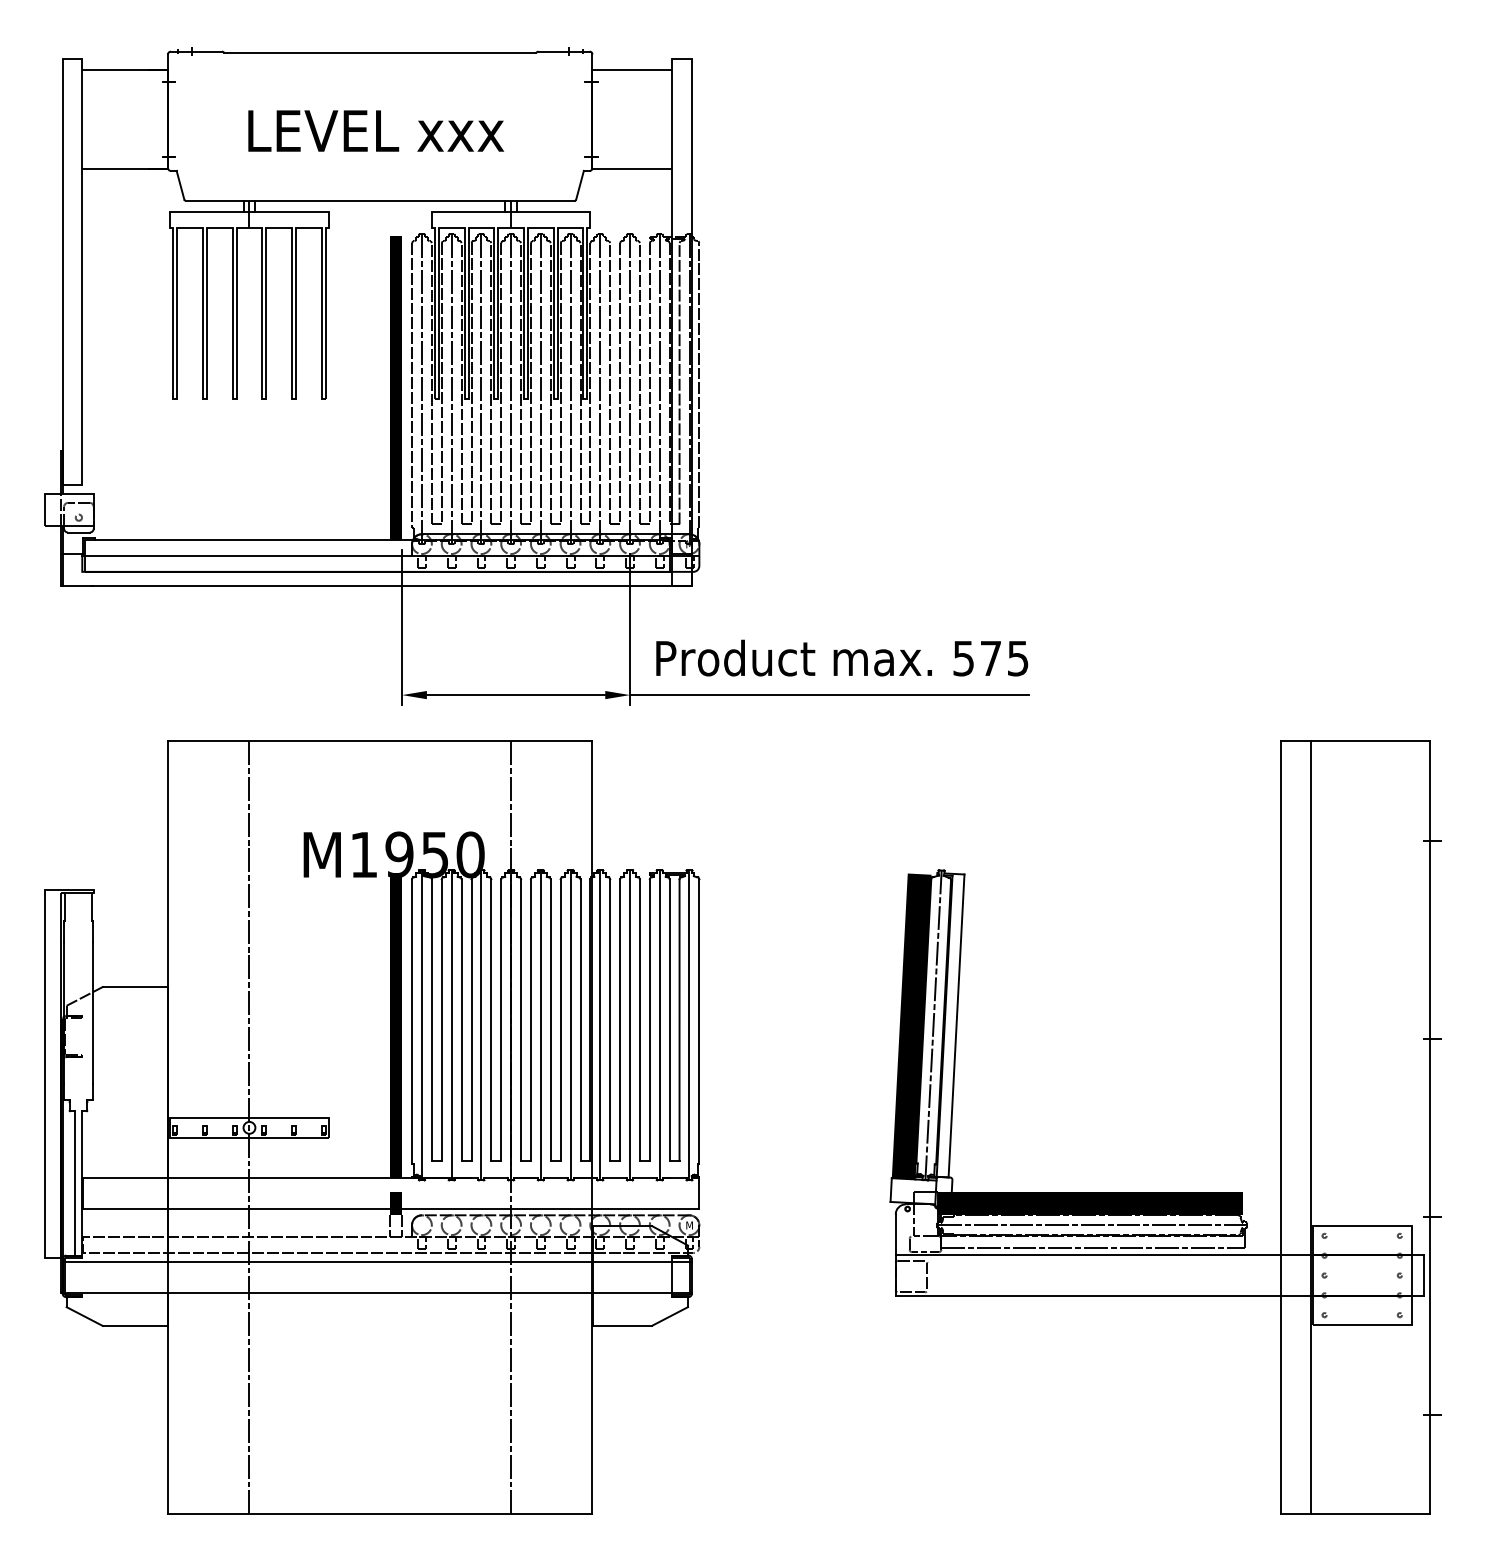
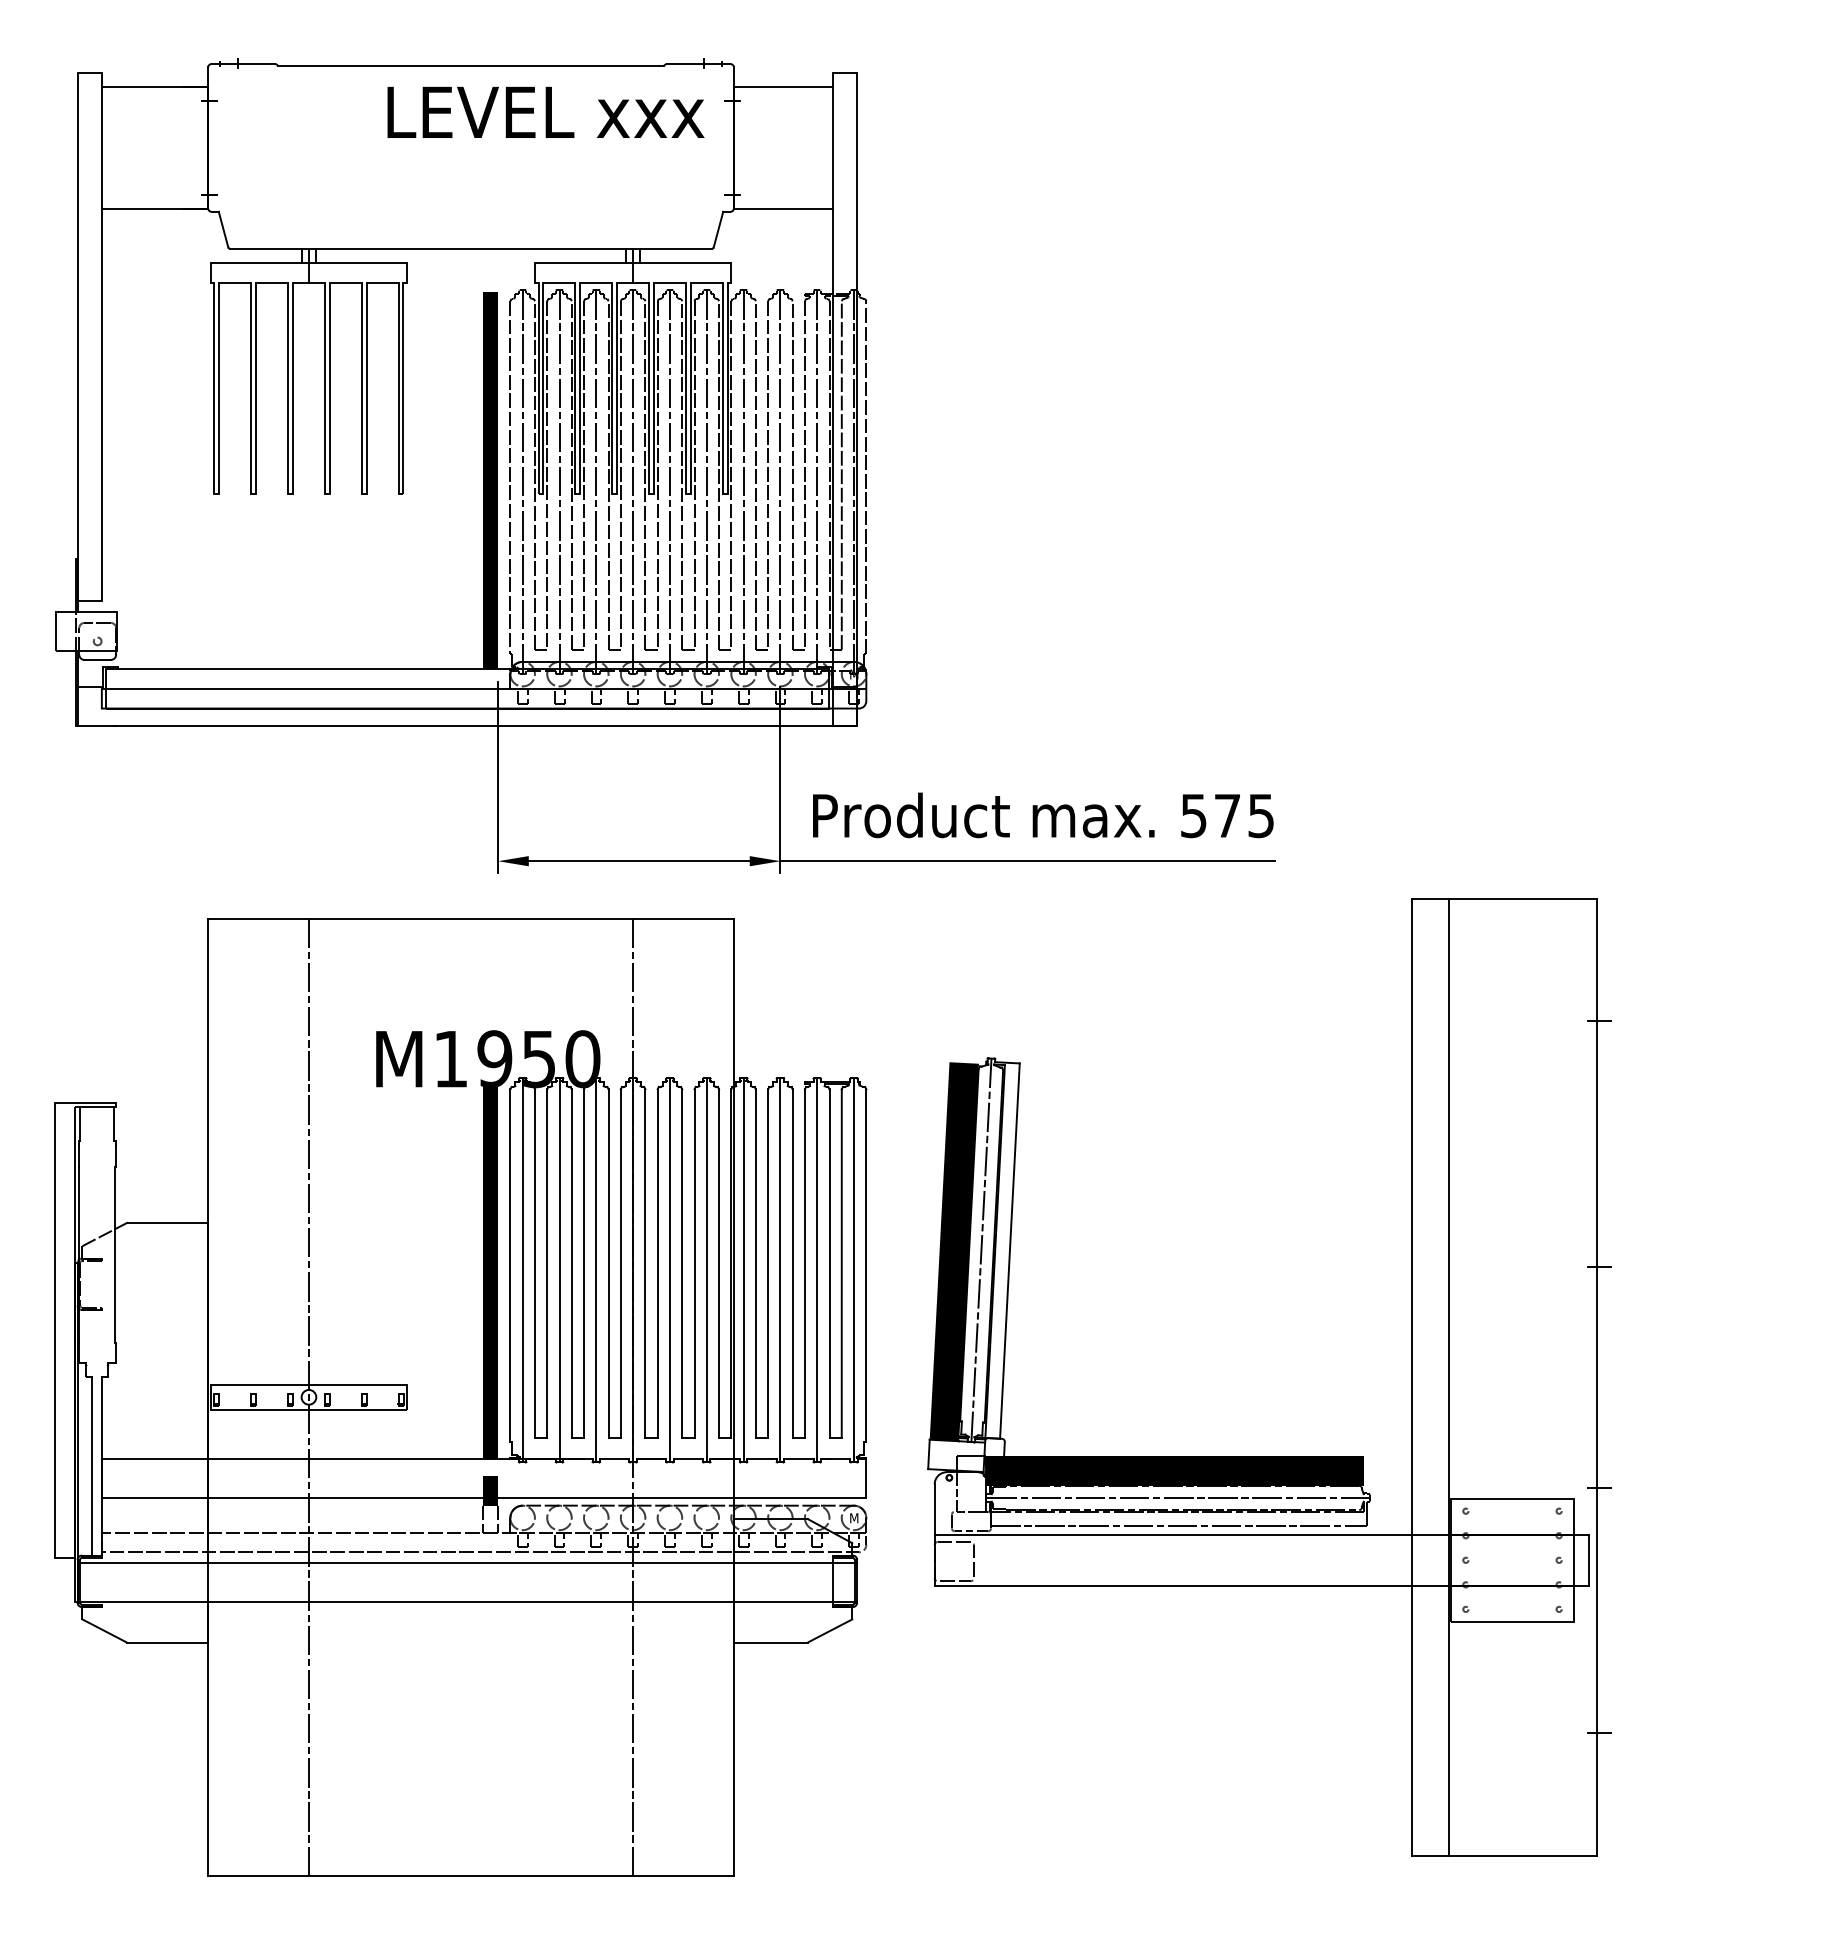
text: (375, 130) -> (545, 111), moved
part: (1166, 1191) -> (1269, 1456), moved

